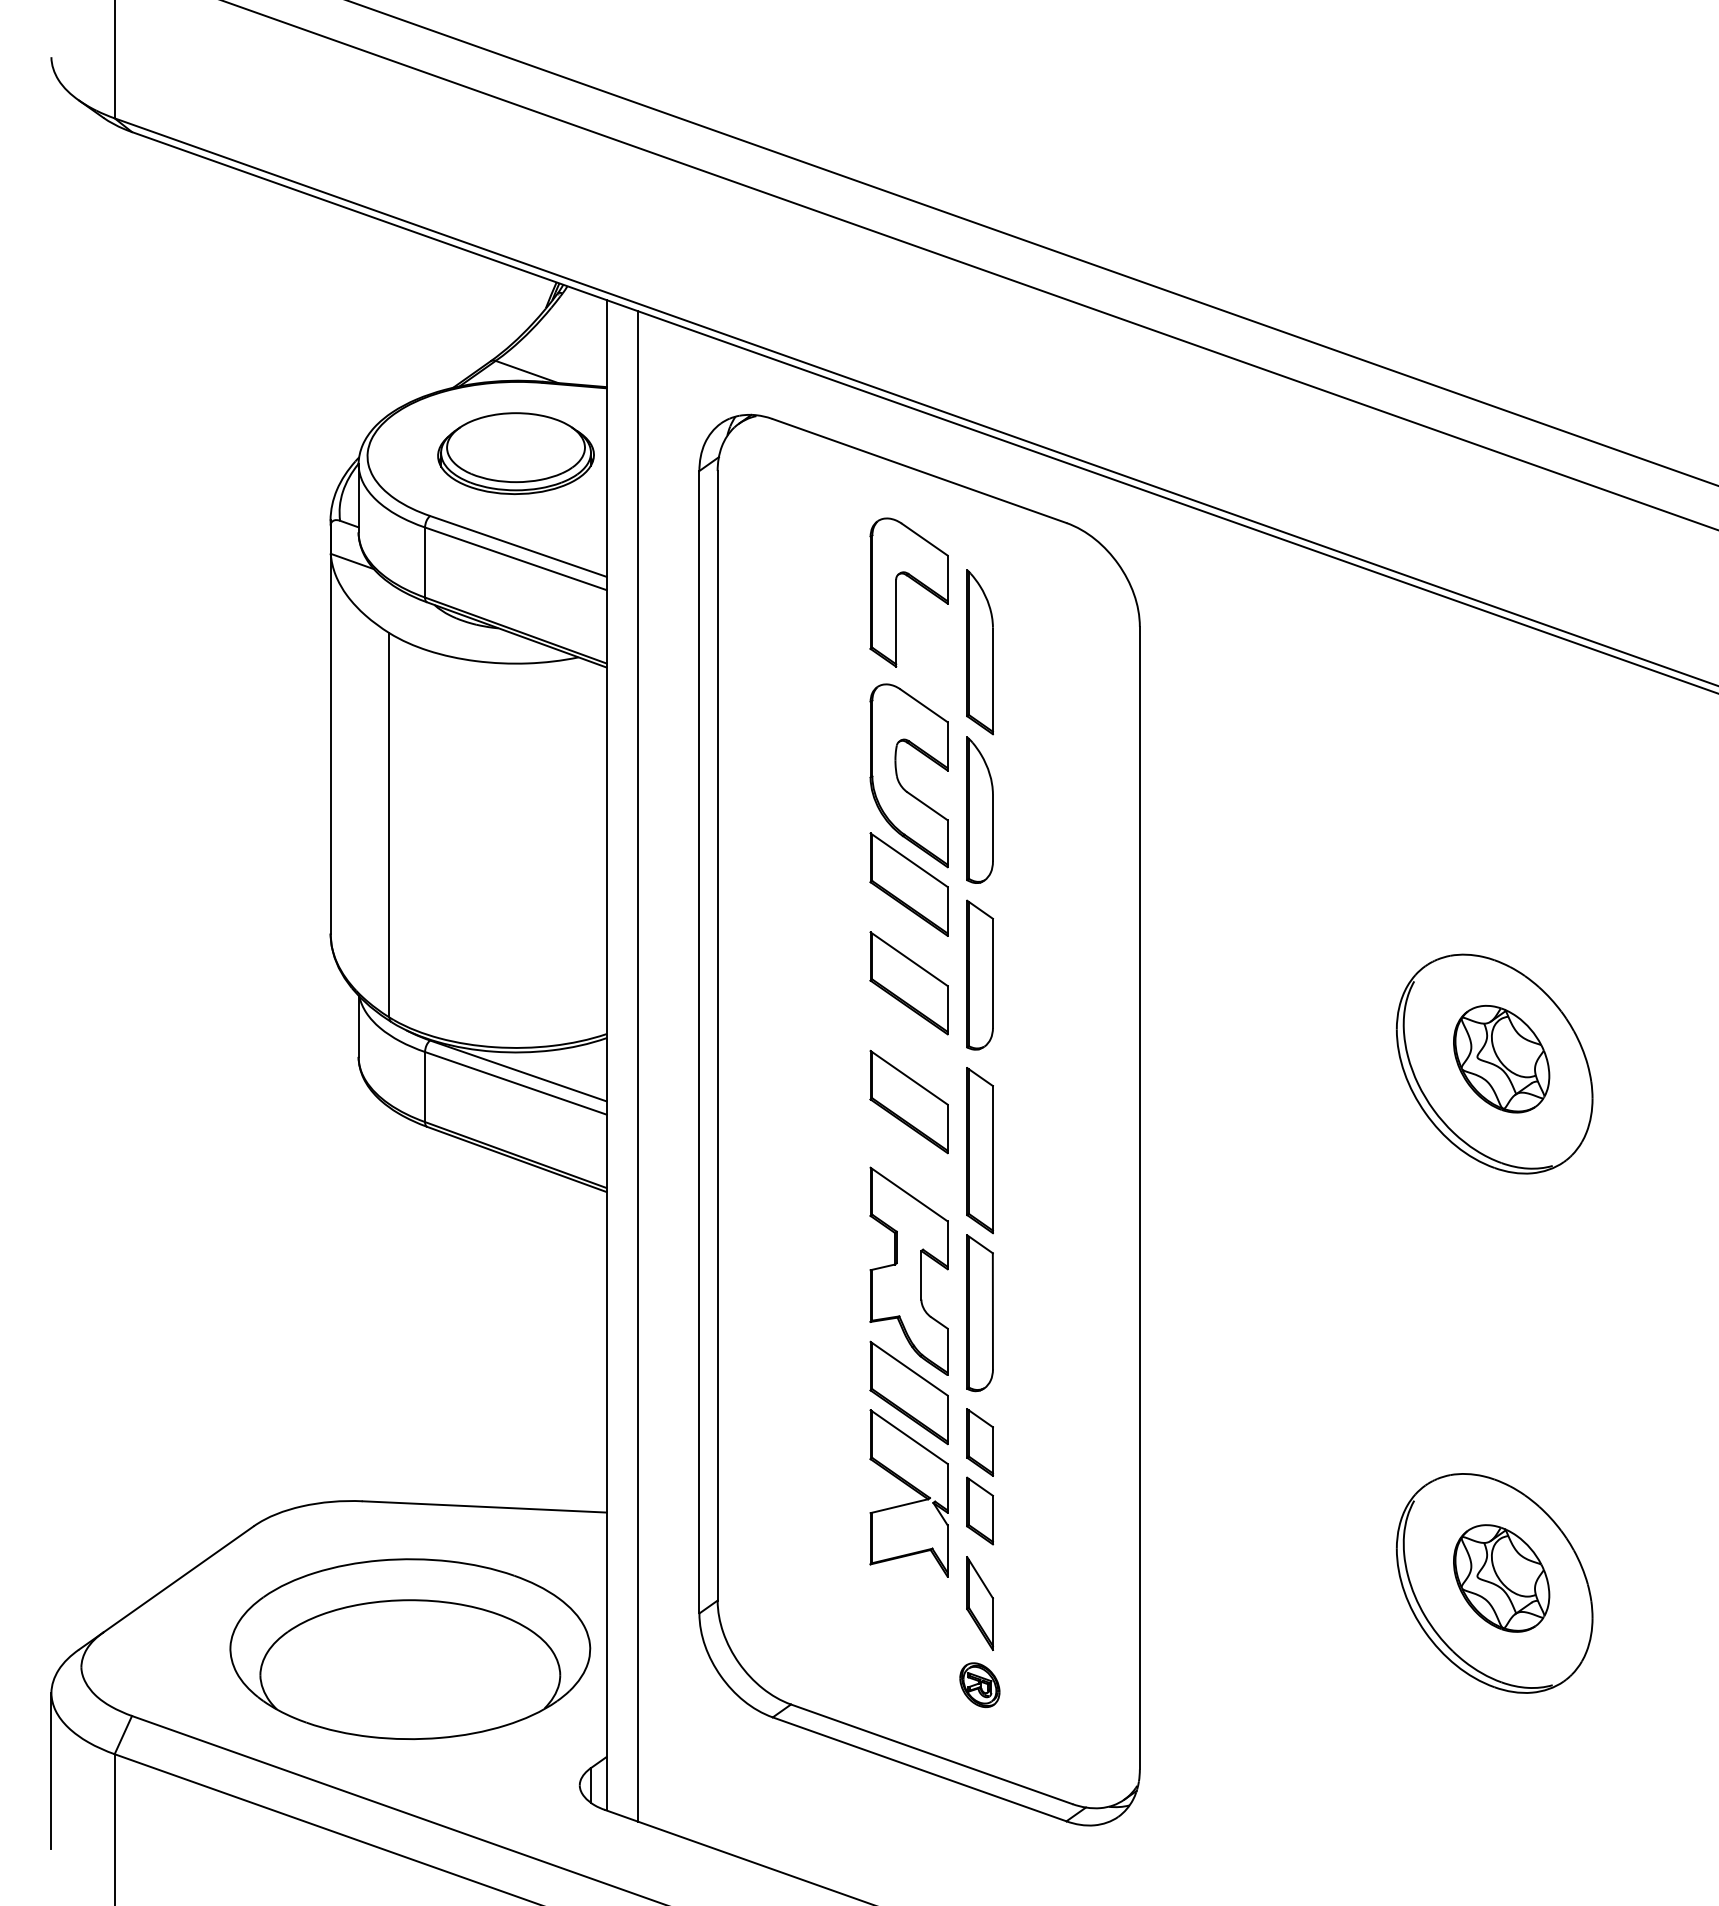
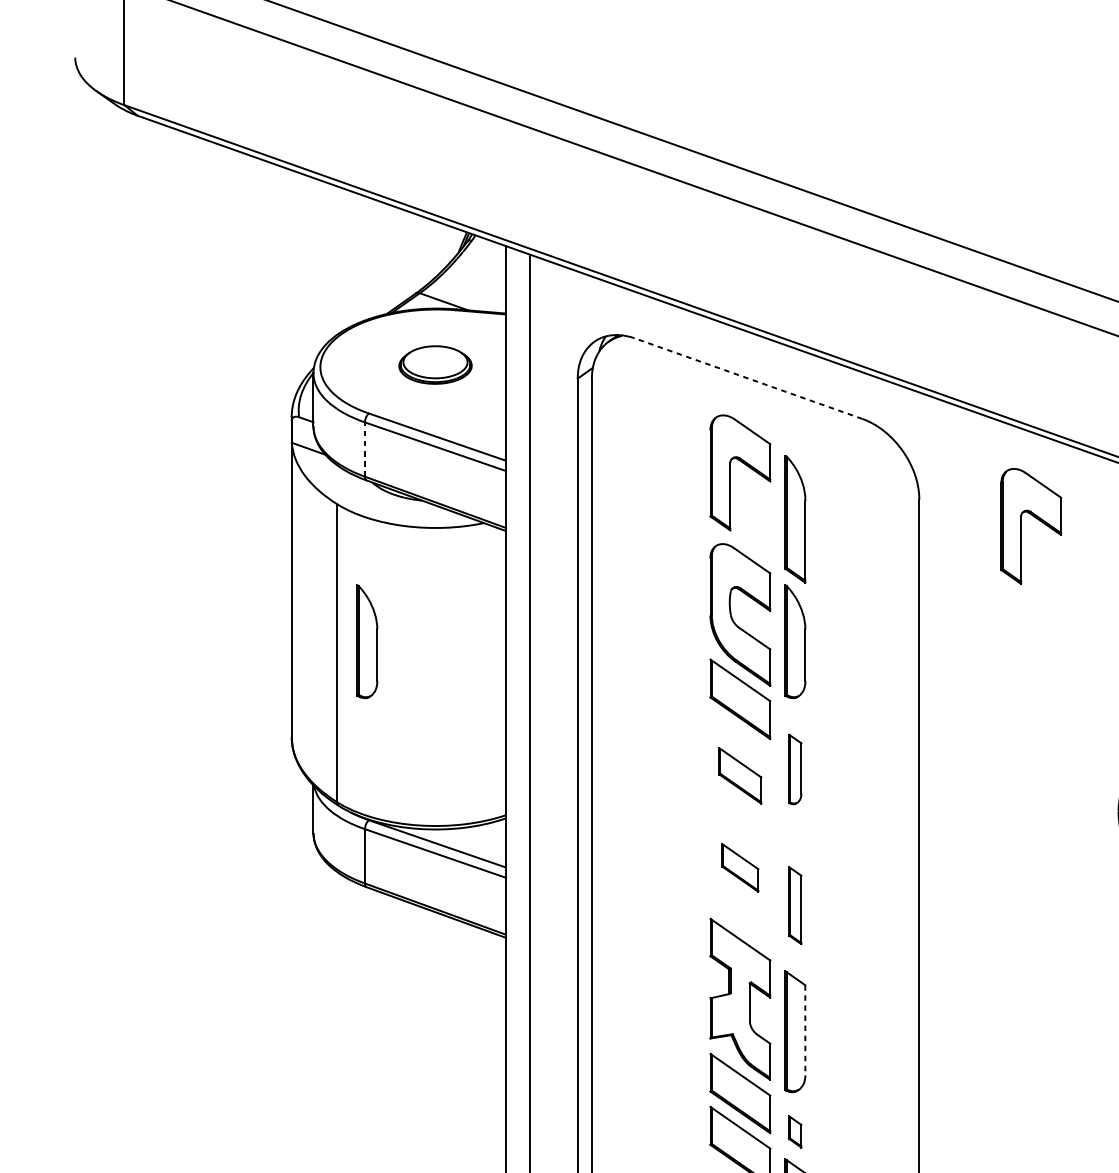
part: (515, 453) -> (435, 365), size x0.6
line: (919, 471) -> (748, 378), solid -> dashed
line: (425, 562) -> (365, 449), solid -> dashed
part: (1271, 661) -> (1021, 526), added
part: (427, 809) -> (366, 641), added
part: (979, 974) -> (794, 769), size x0.6
part: (908, 983) -> (739, 776), size x0.7
part: (908, 1101) -> (739, 867), size x0.6
part: (979, 1150) -> (794, 905), size x0.6
line: (992, 1311) -> (805, 1030), solid -> dashed
part: (979, 1442) -> (794, 1131), size x0.6

